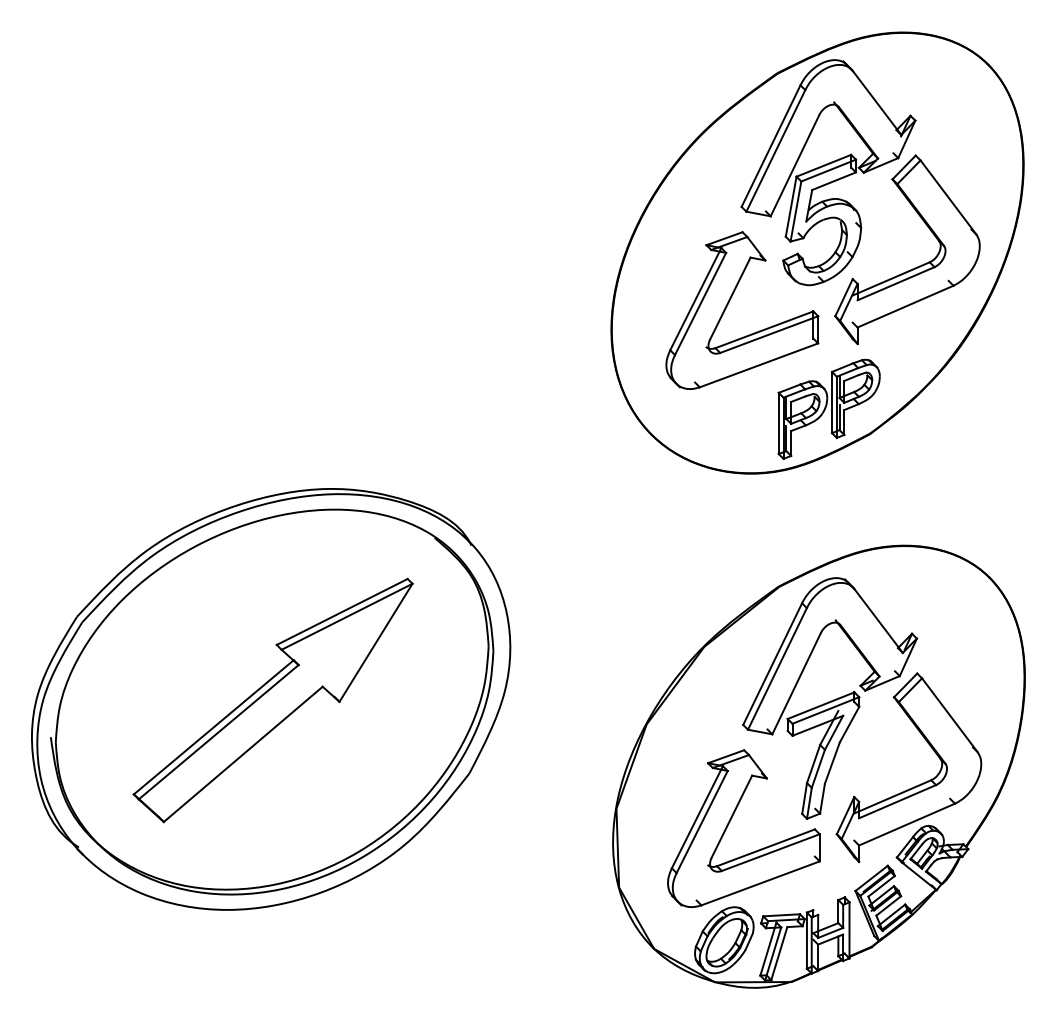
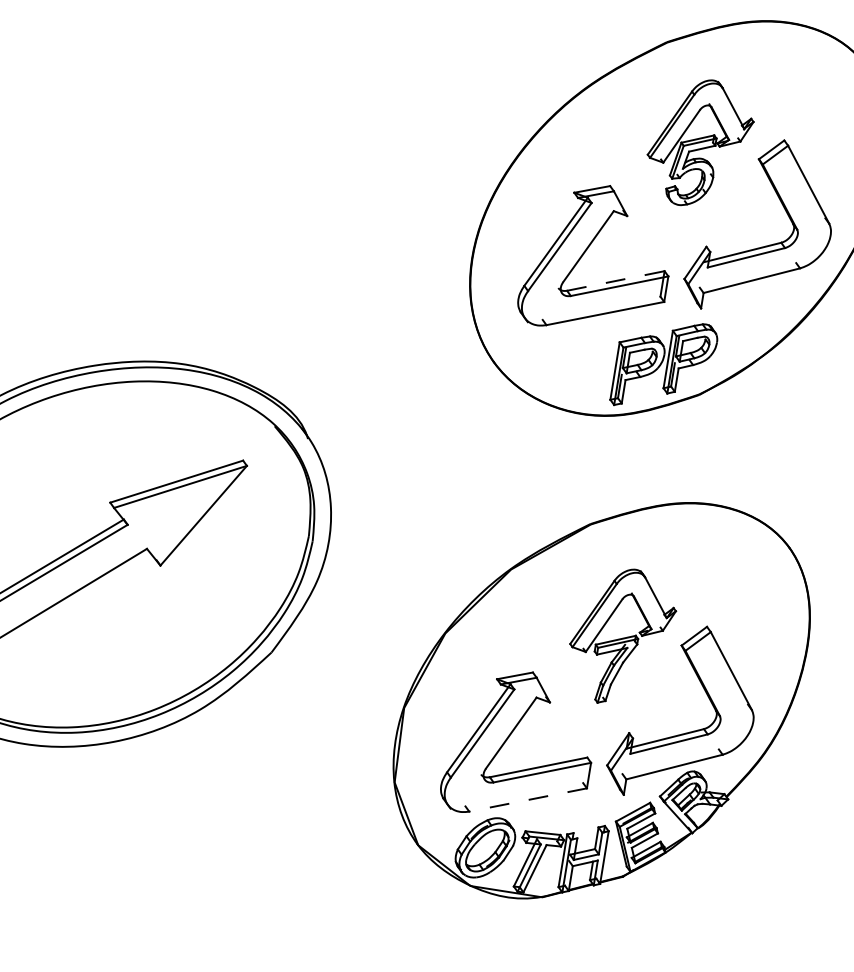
part: (828, 172) -> (699, 143), size x0.6
line: (764, 329) -> (615, 280), solid -> dashed
part: (830, 698) -> (621, 637), size x0.6
line: (760, 883) -> (527, 800), solid -> dashed

